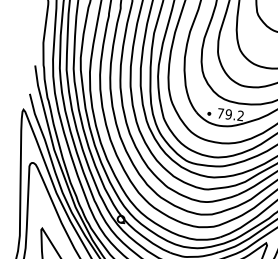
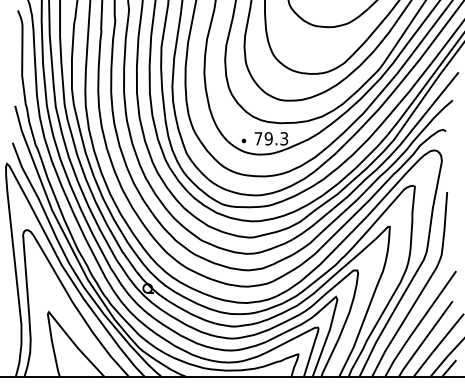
text: (240, 115) -> (284, 138), 79.2 -> 79.3

